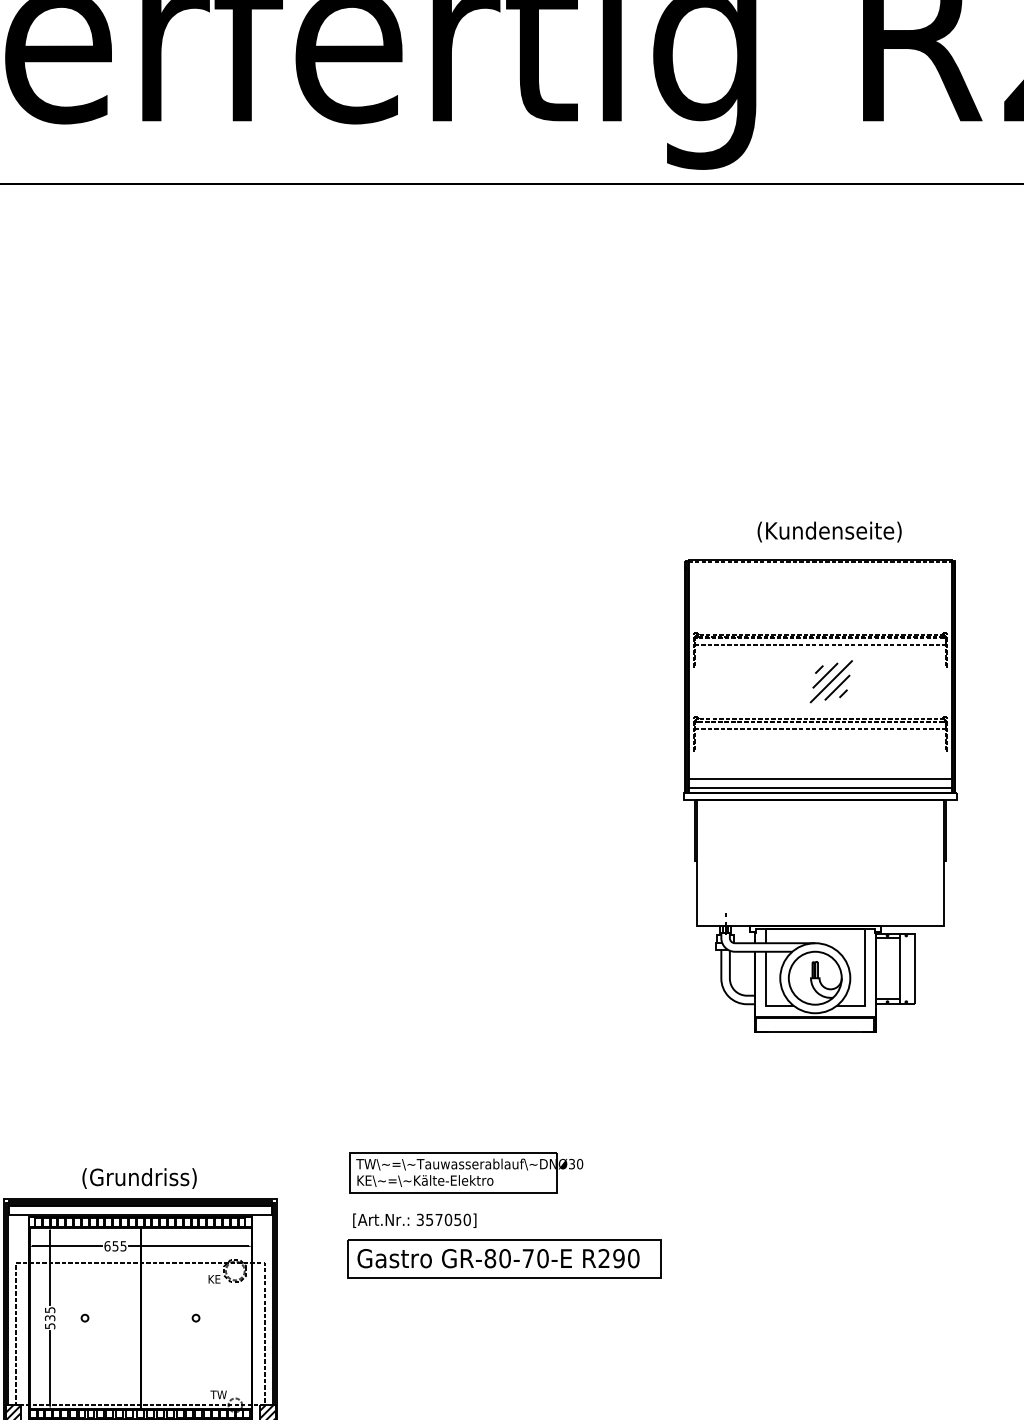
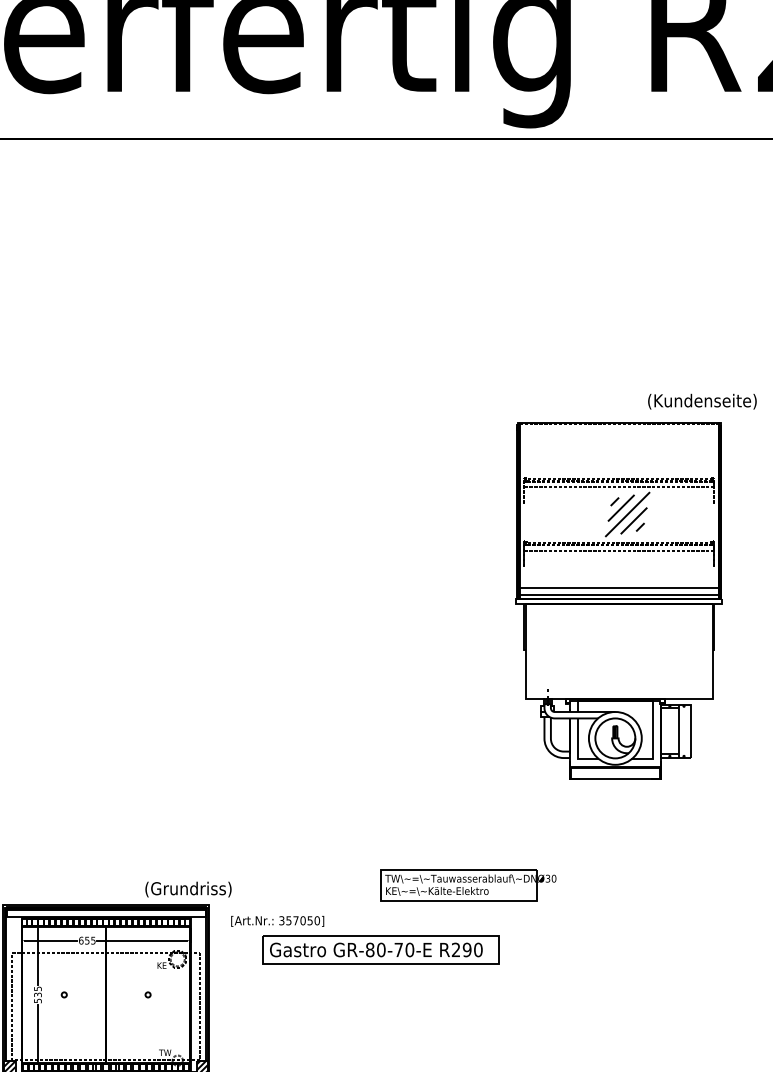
text: (829, 531) -> (702, 401), moved
part: (830, 681) -> (626, 514), size x1.4
part: (466, 1172) -> (468, 885), moved
text: (139, 1178) -> (188, 889), moved
text: (414, 1220) -> (277, 921), moved

